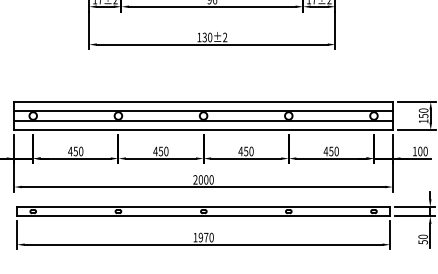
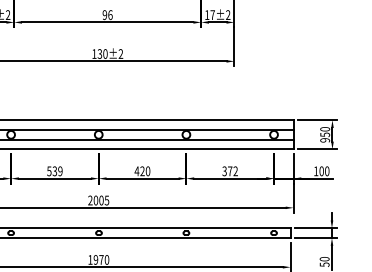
text: (423, 121) -> (325, 140), 150 -> 950
text: (160, 151) -> (54, 171), 450 -> 539
text: (246, 151) -> (142, 171), 450 -> 420
text: (330, 151) -> (229, 171), 450 -> 372
text: (211, 179) -> (106, 200), 2000 -> 2005

